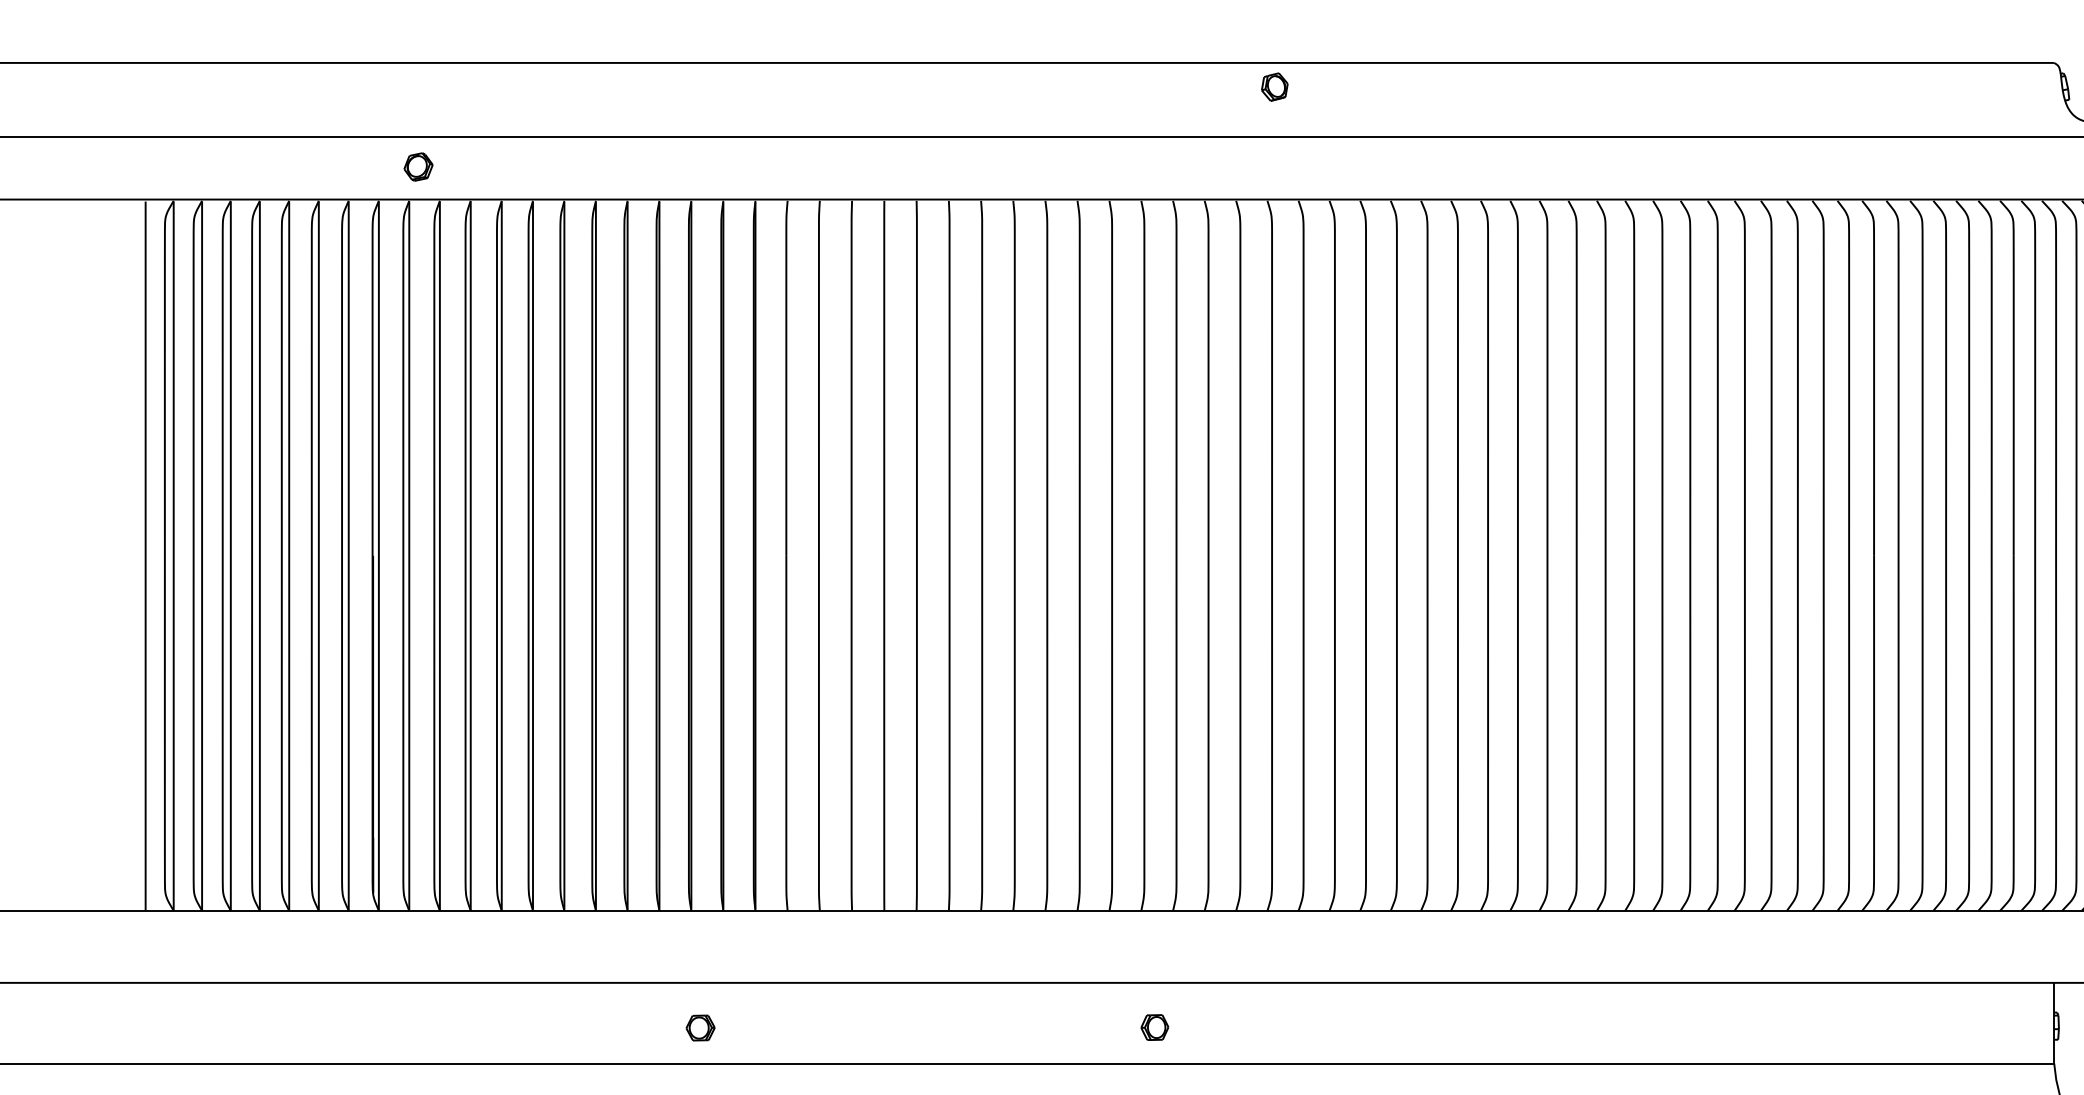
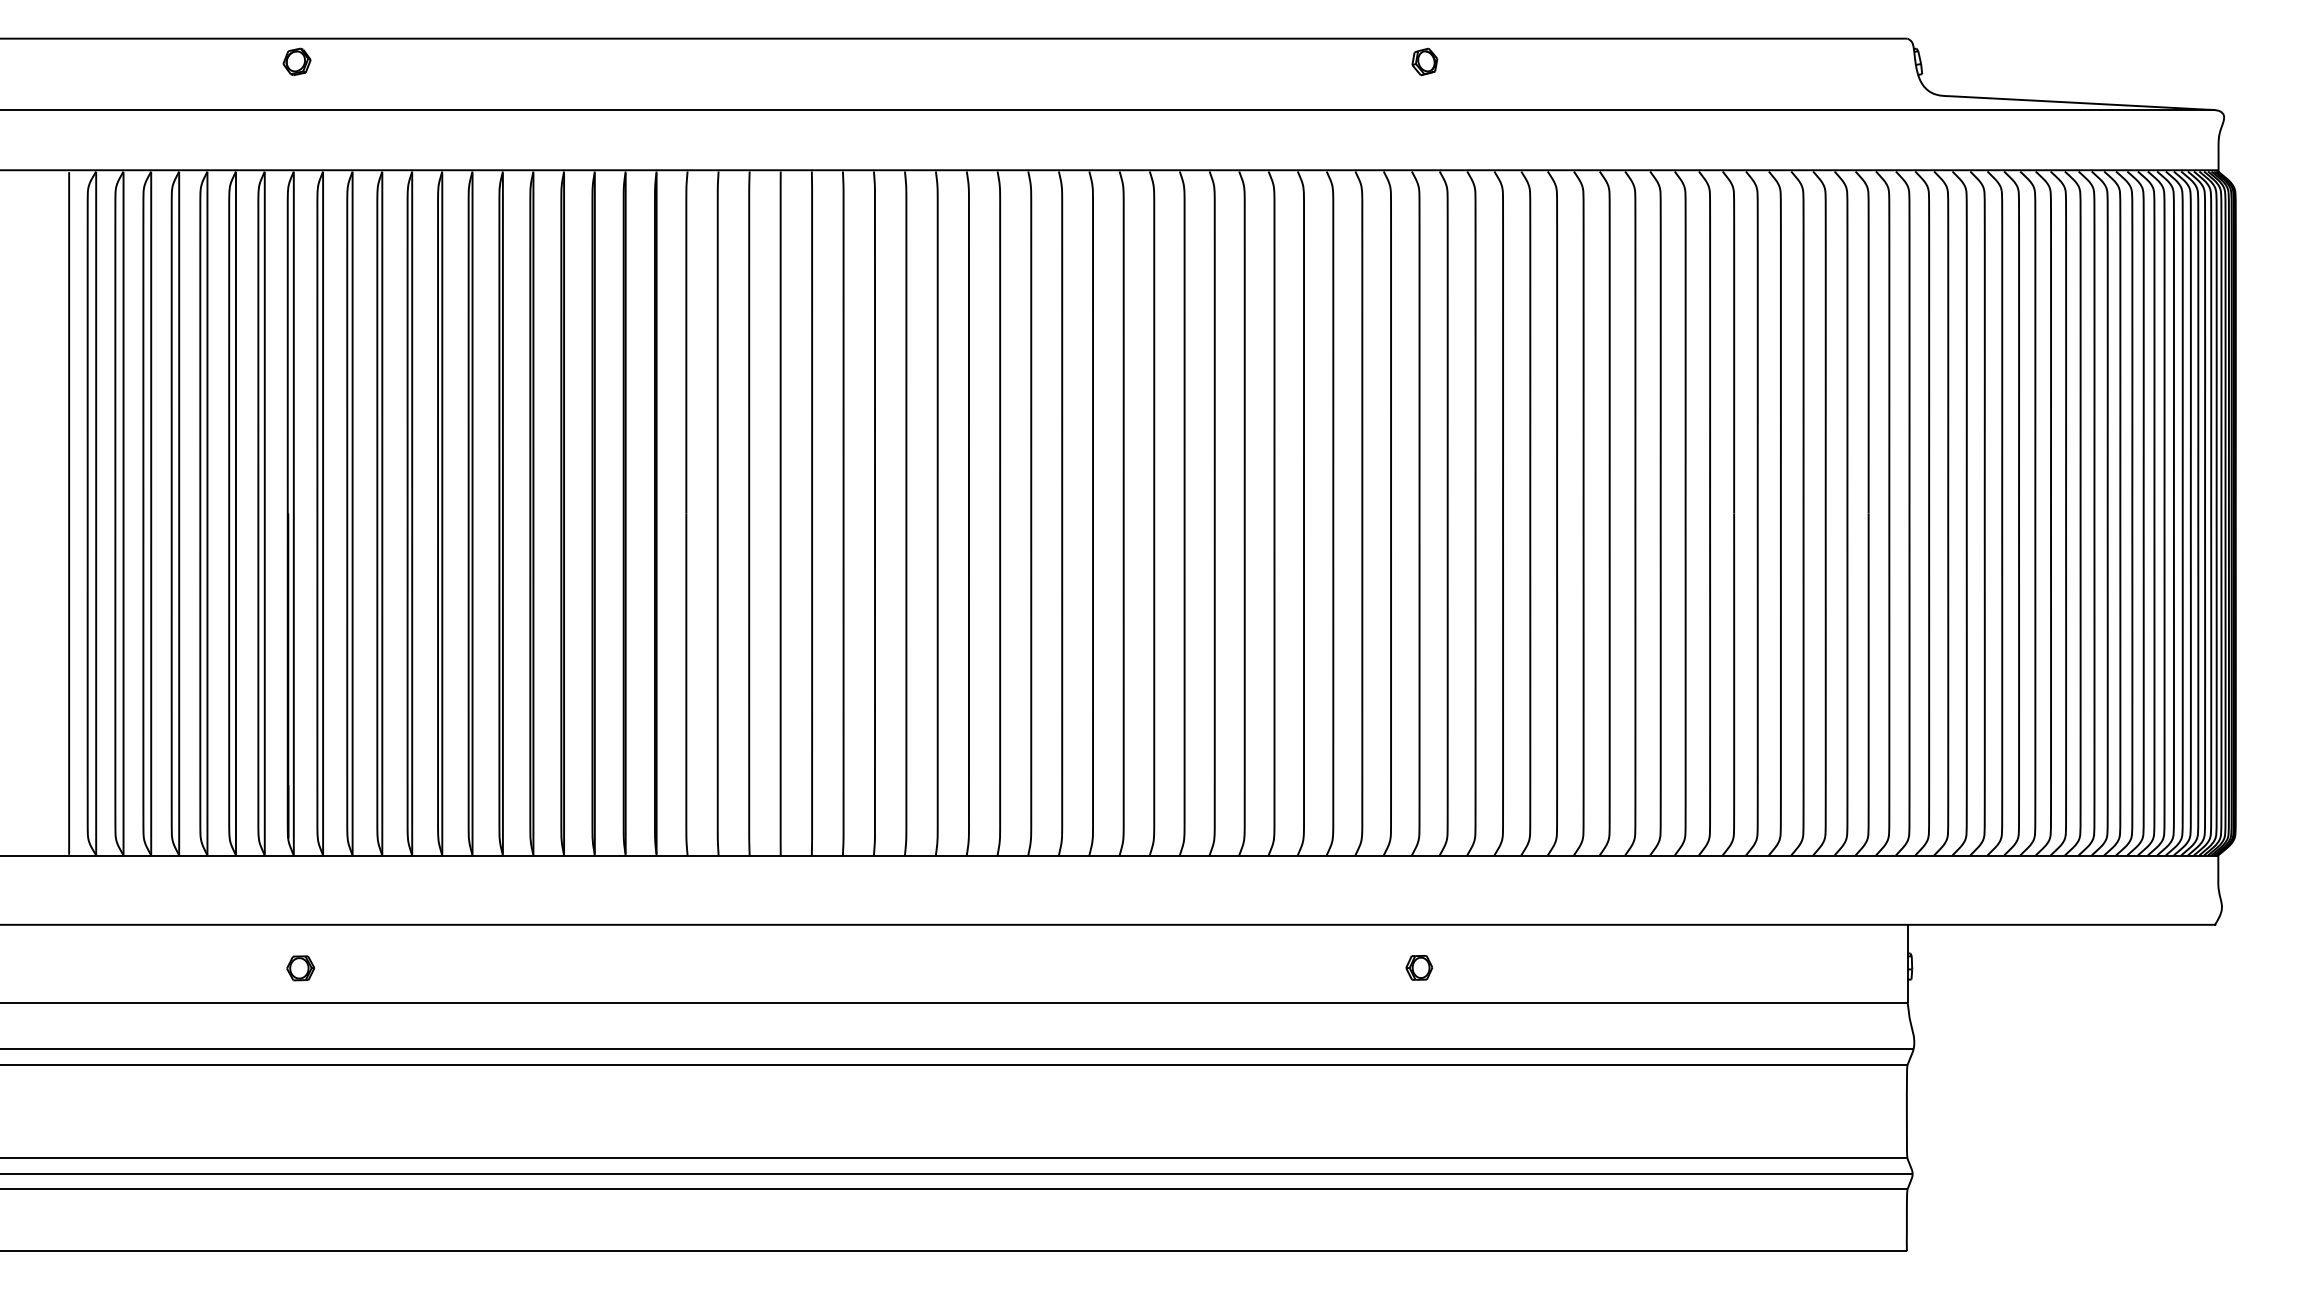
part: (1274, 86) -> (1424, 61), moved
part: (417, 166) -> (296, 61), moved
part: (1155, 1027) -> (1419, 967), moved
part: (700, 1028) -> (300, 968), moved

